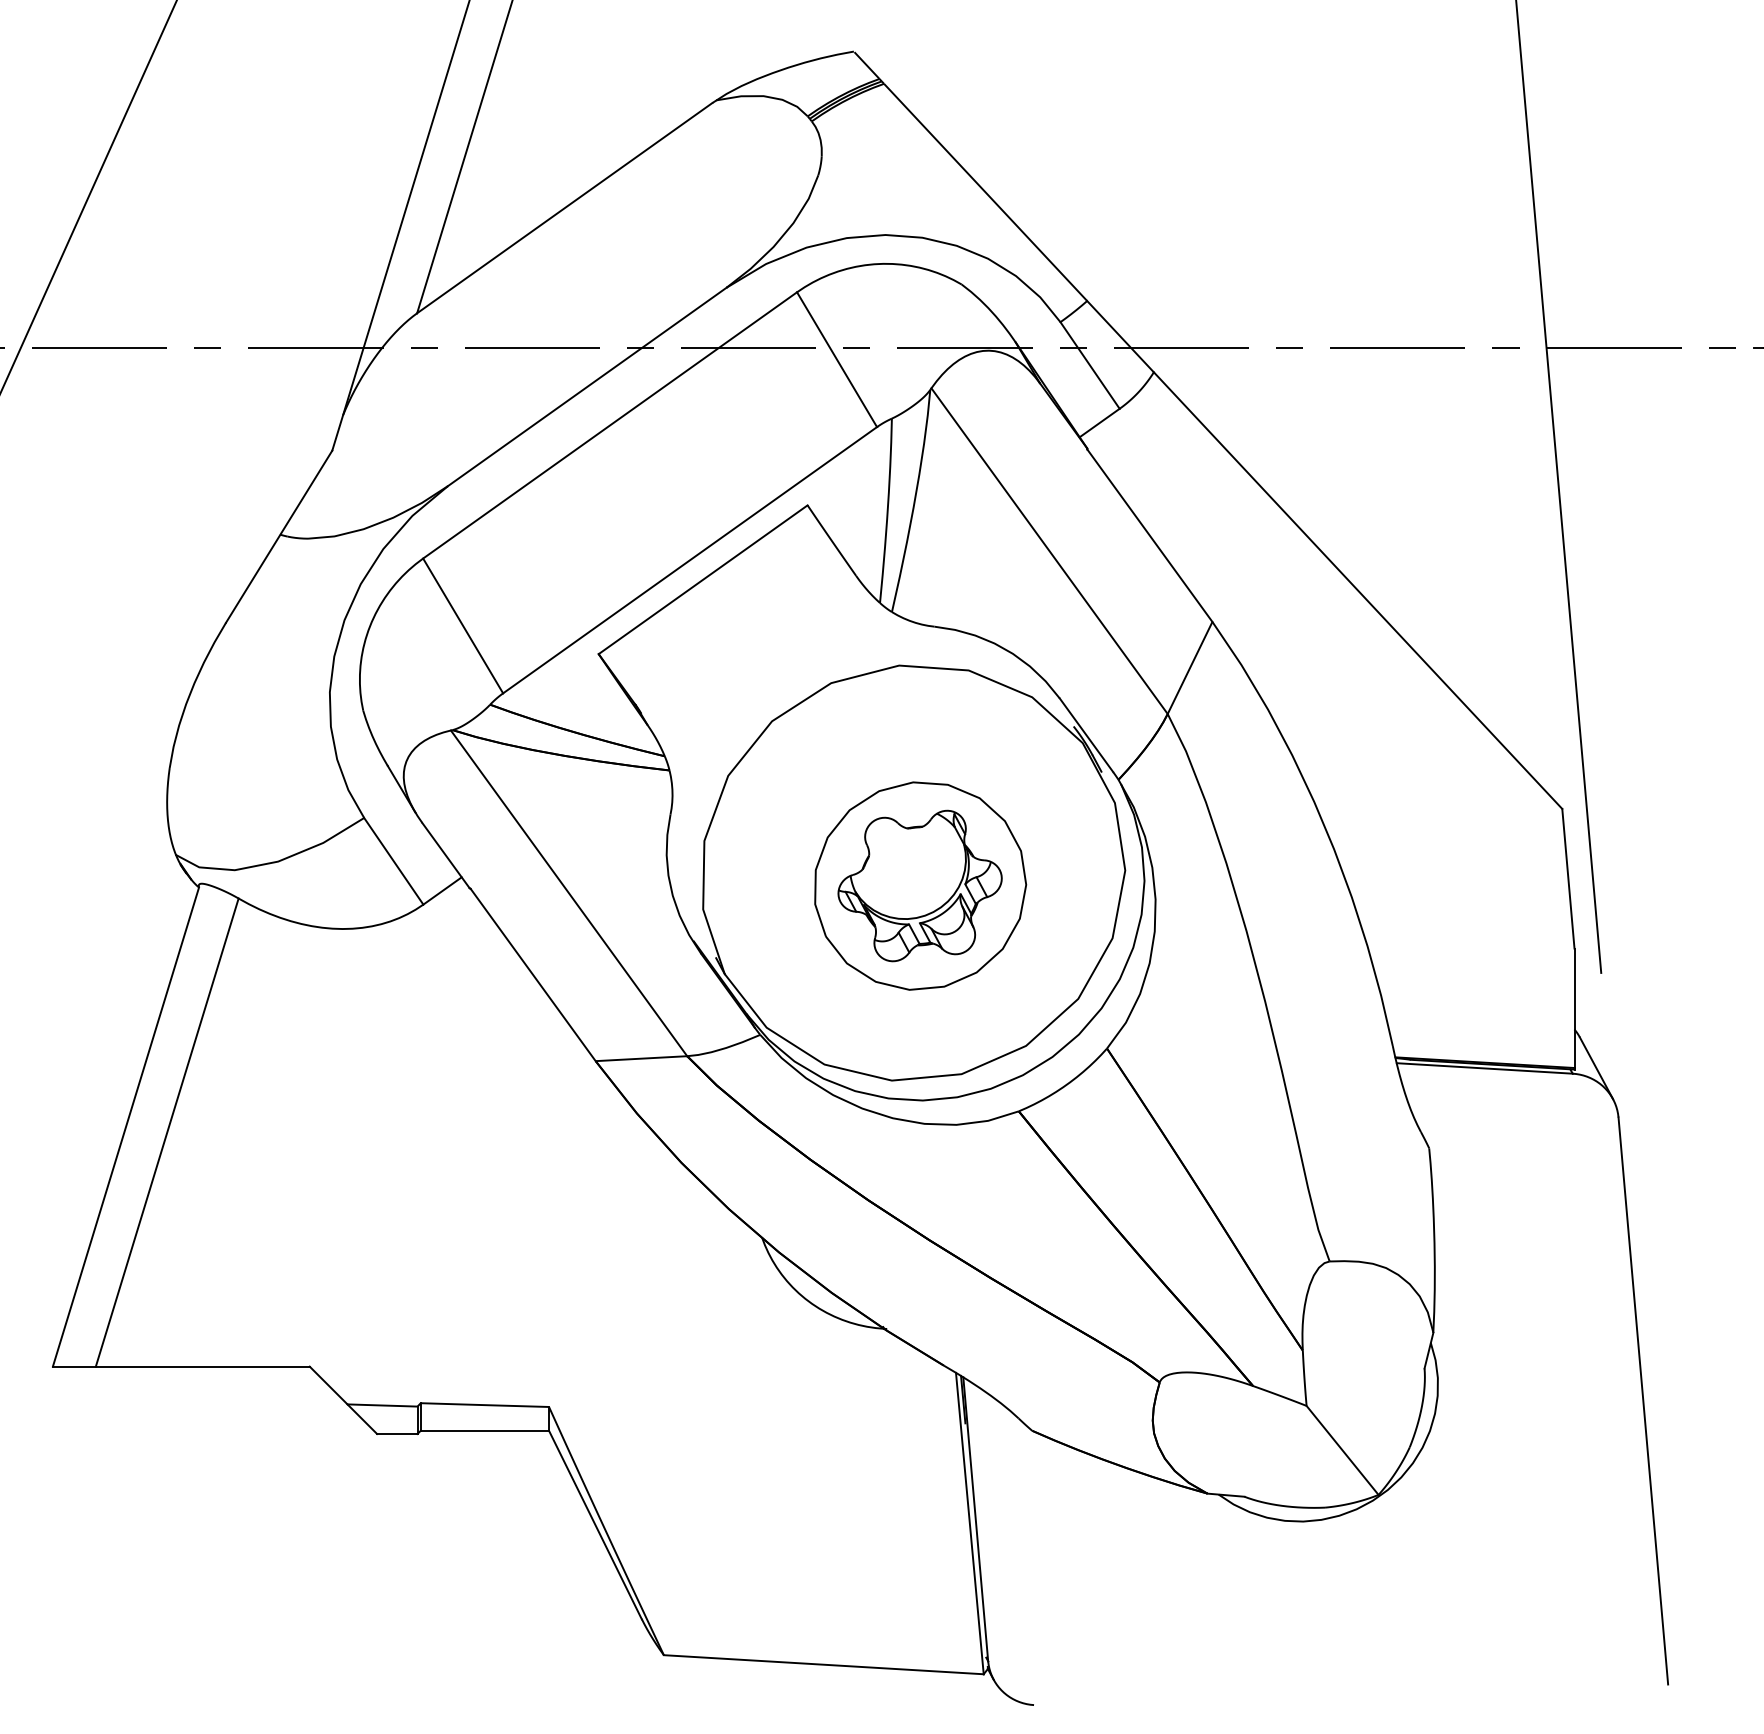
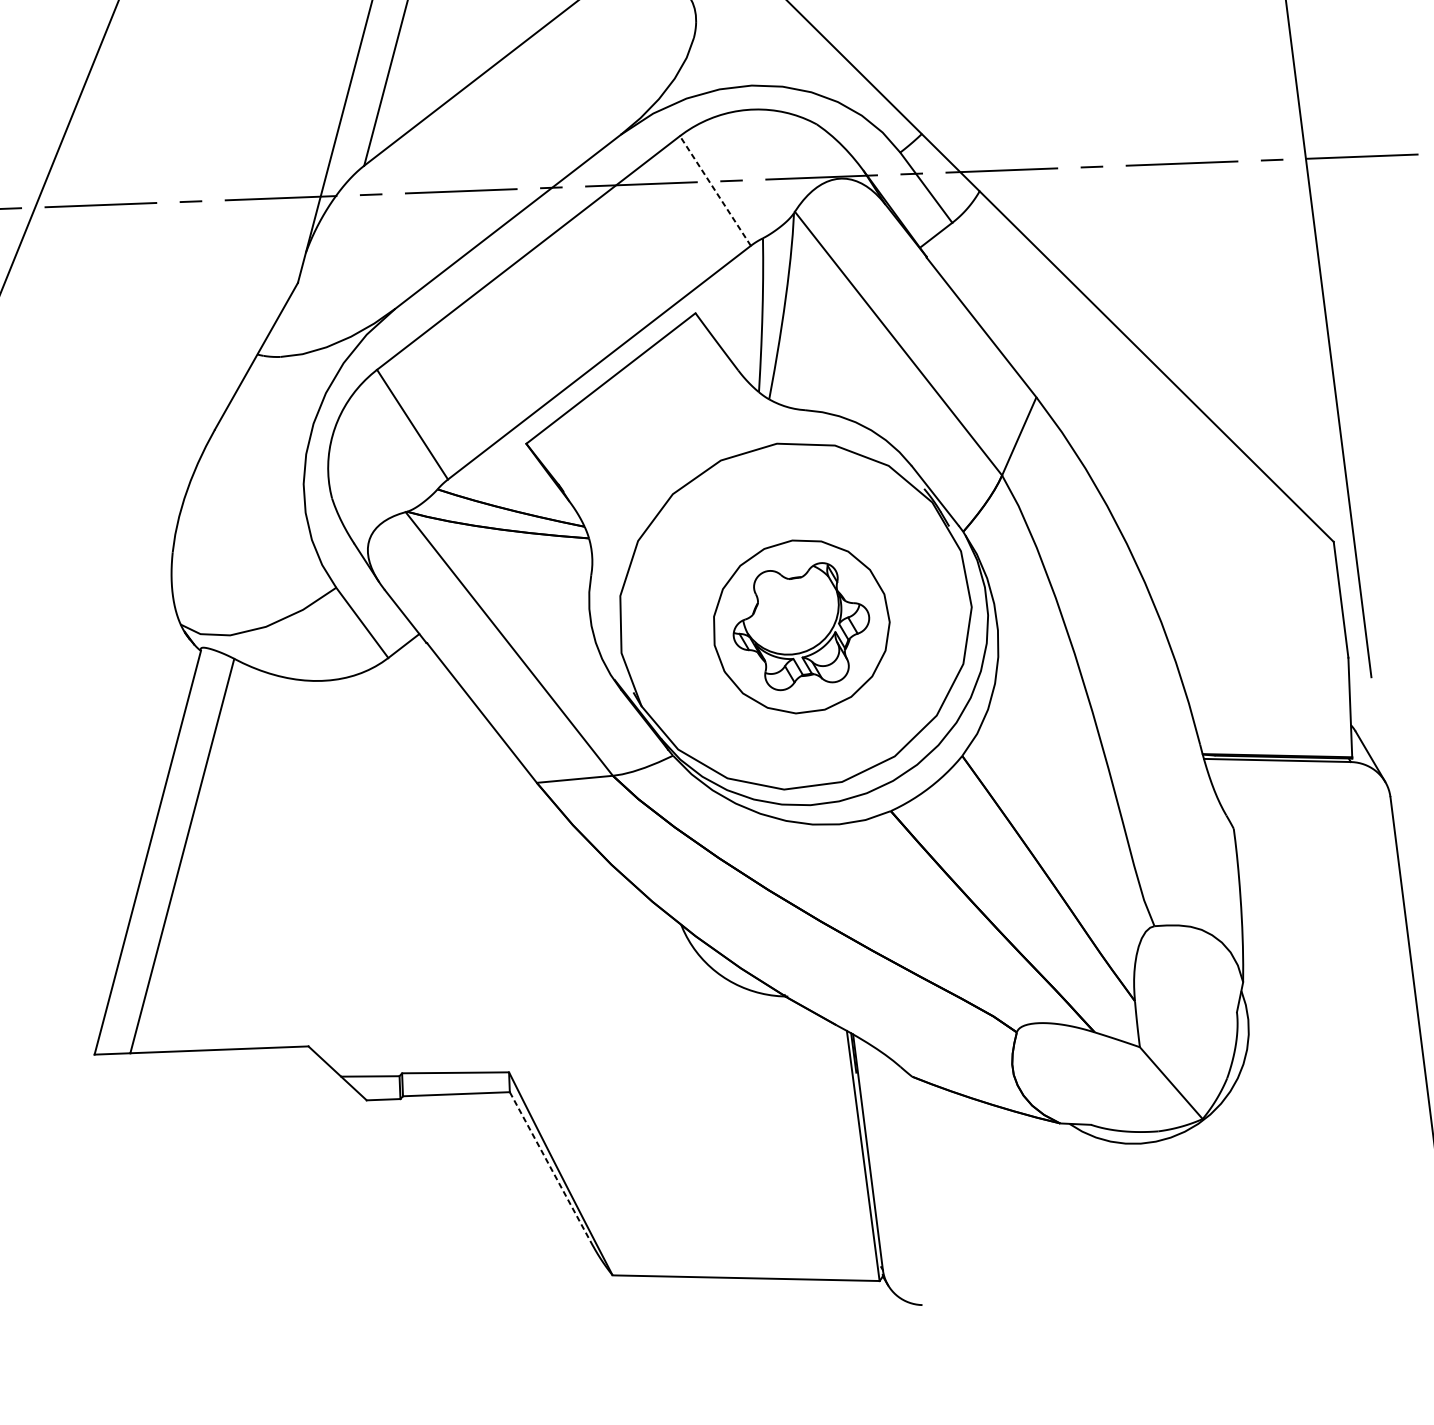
line: (836, 359) -> (714, 190), solid -> dashed
line: (595, 1525) -> (551, 1169), solid -> dashed

